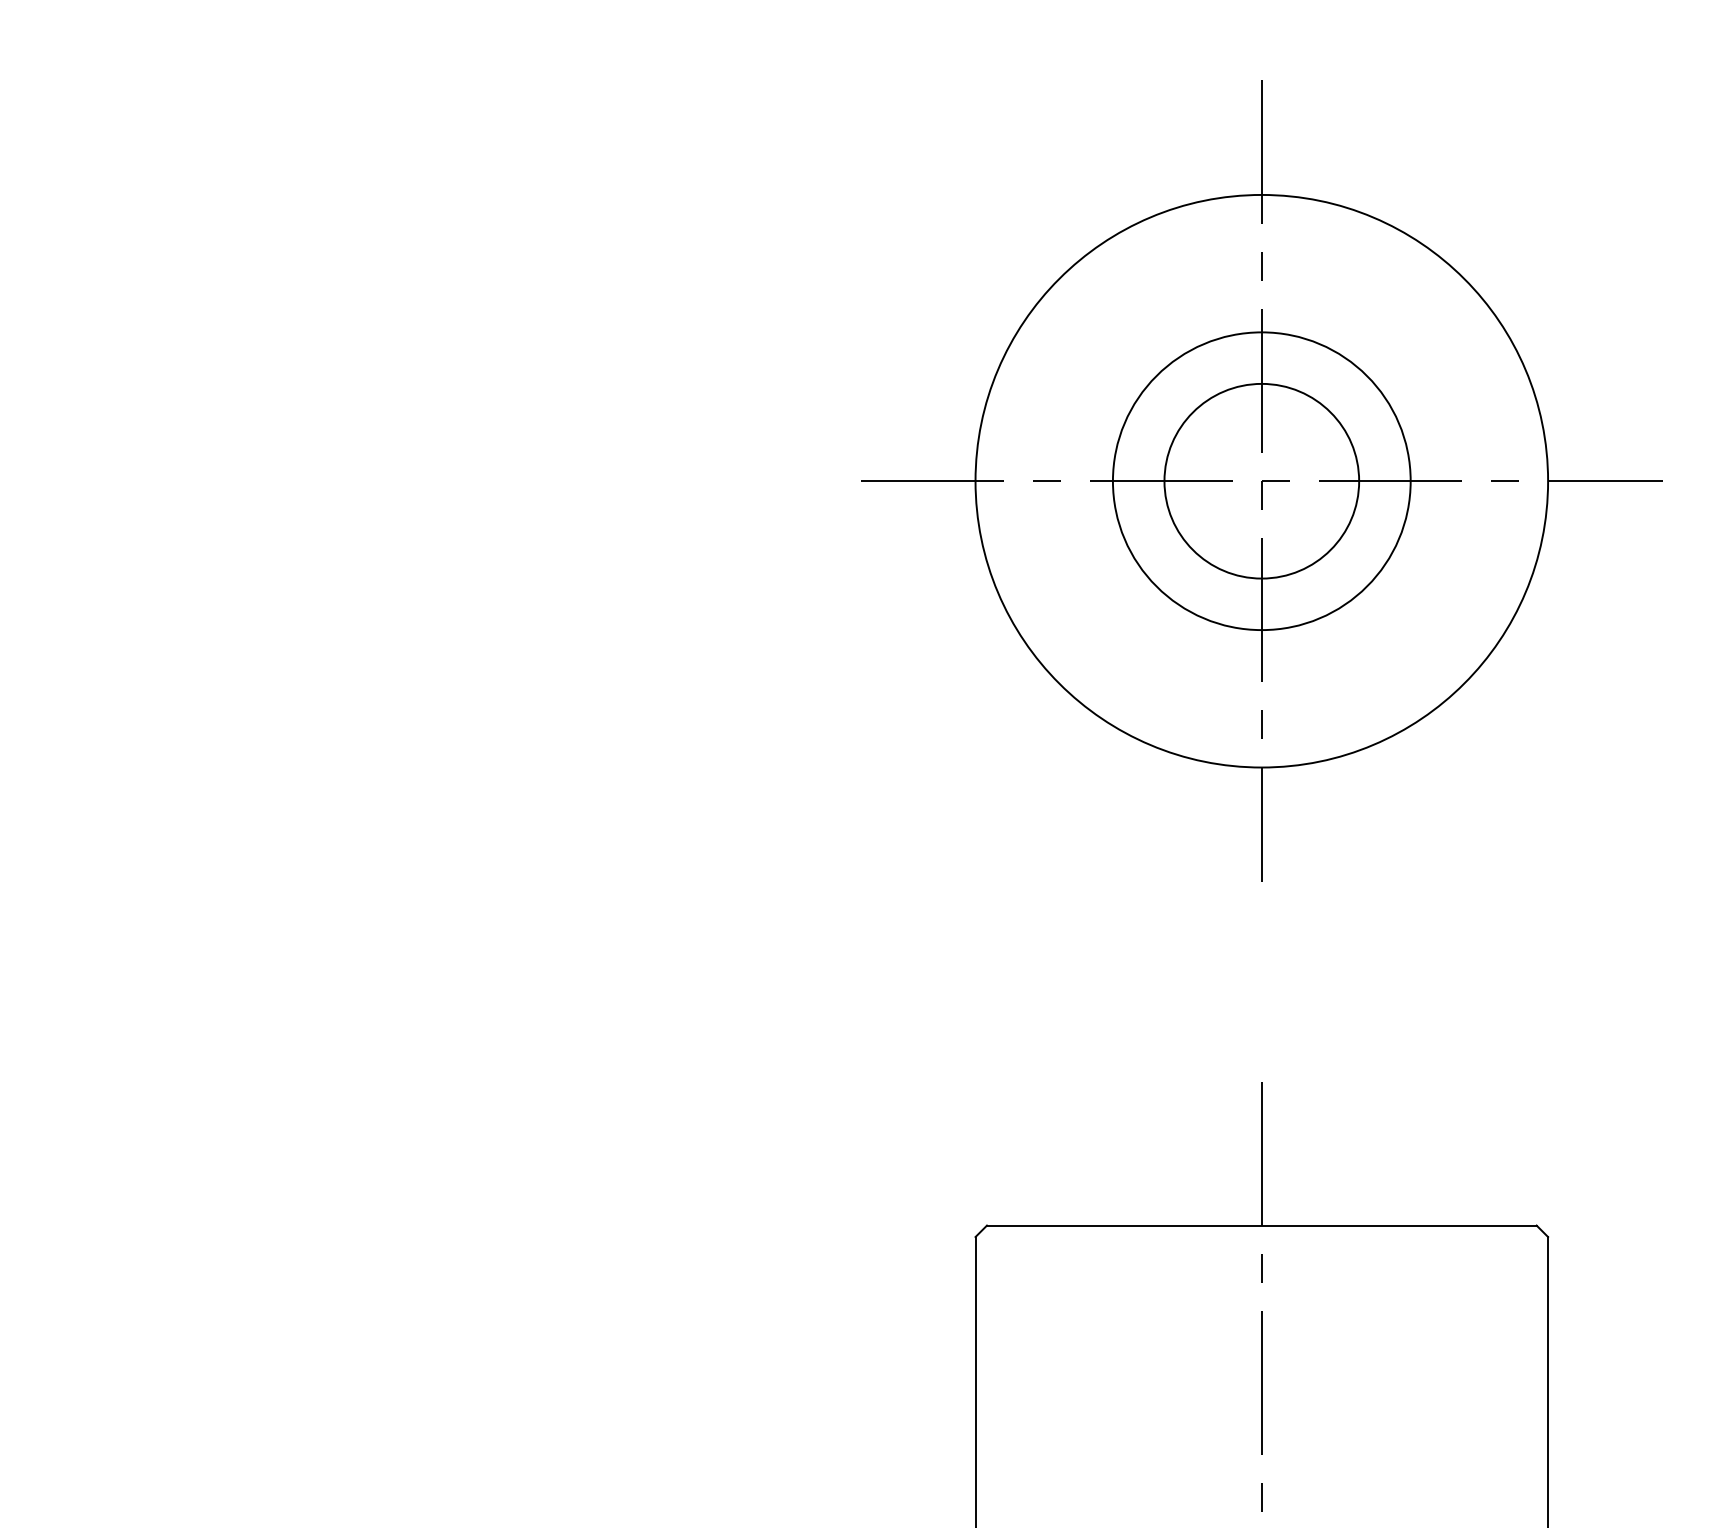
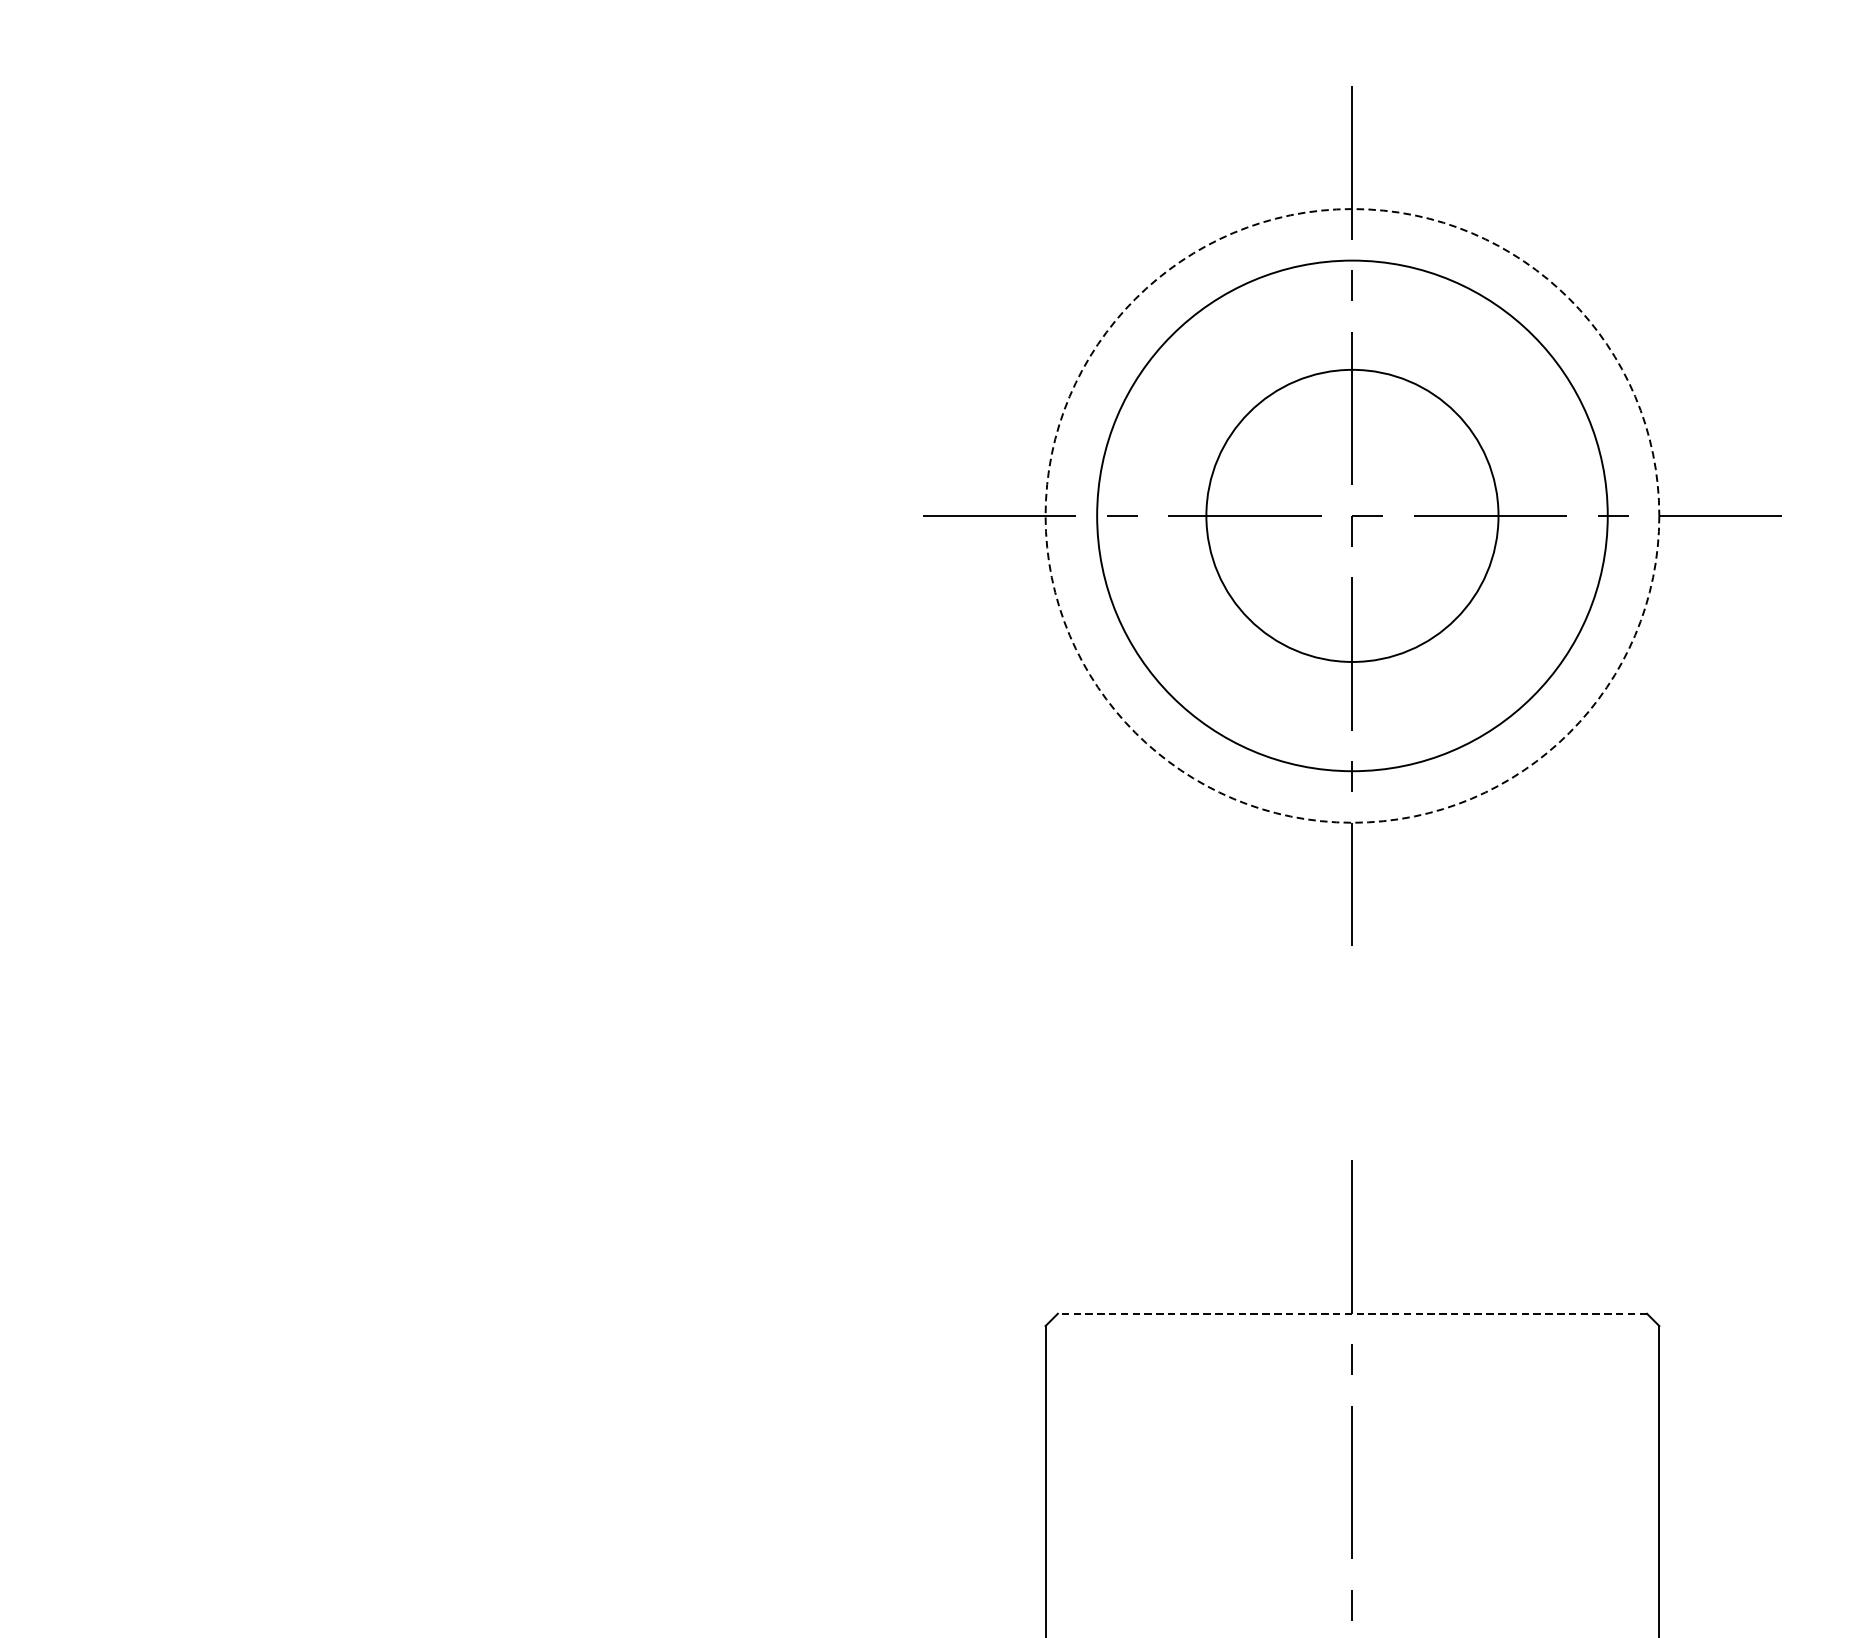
circle: (1261, 480) -> (1352, 515), size x1.4
circle: (1261, 480) -> (1352, 515), solid -> dashed
circle: (1261, 481) -> (1352, 516), size x1.6
line: (1261, 1225) -> (1352, 1313), solid -> dashed

